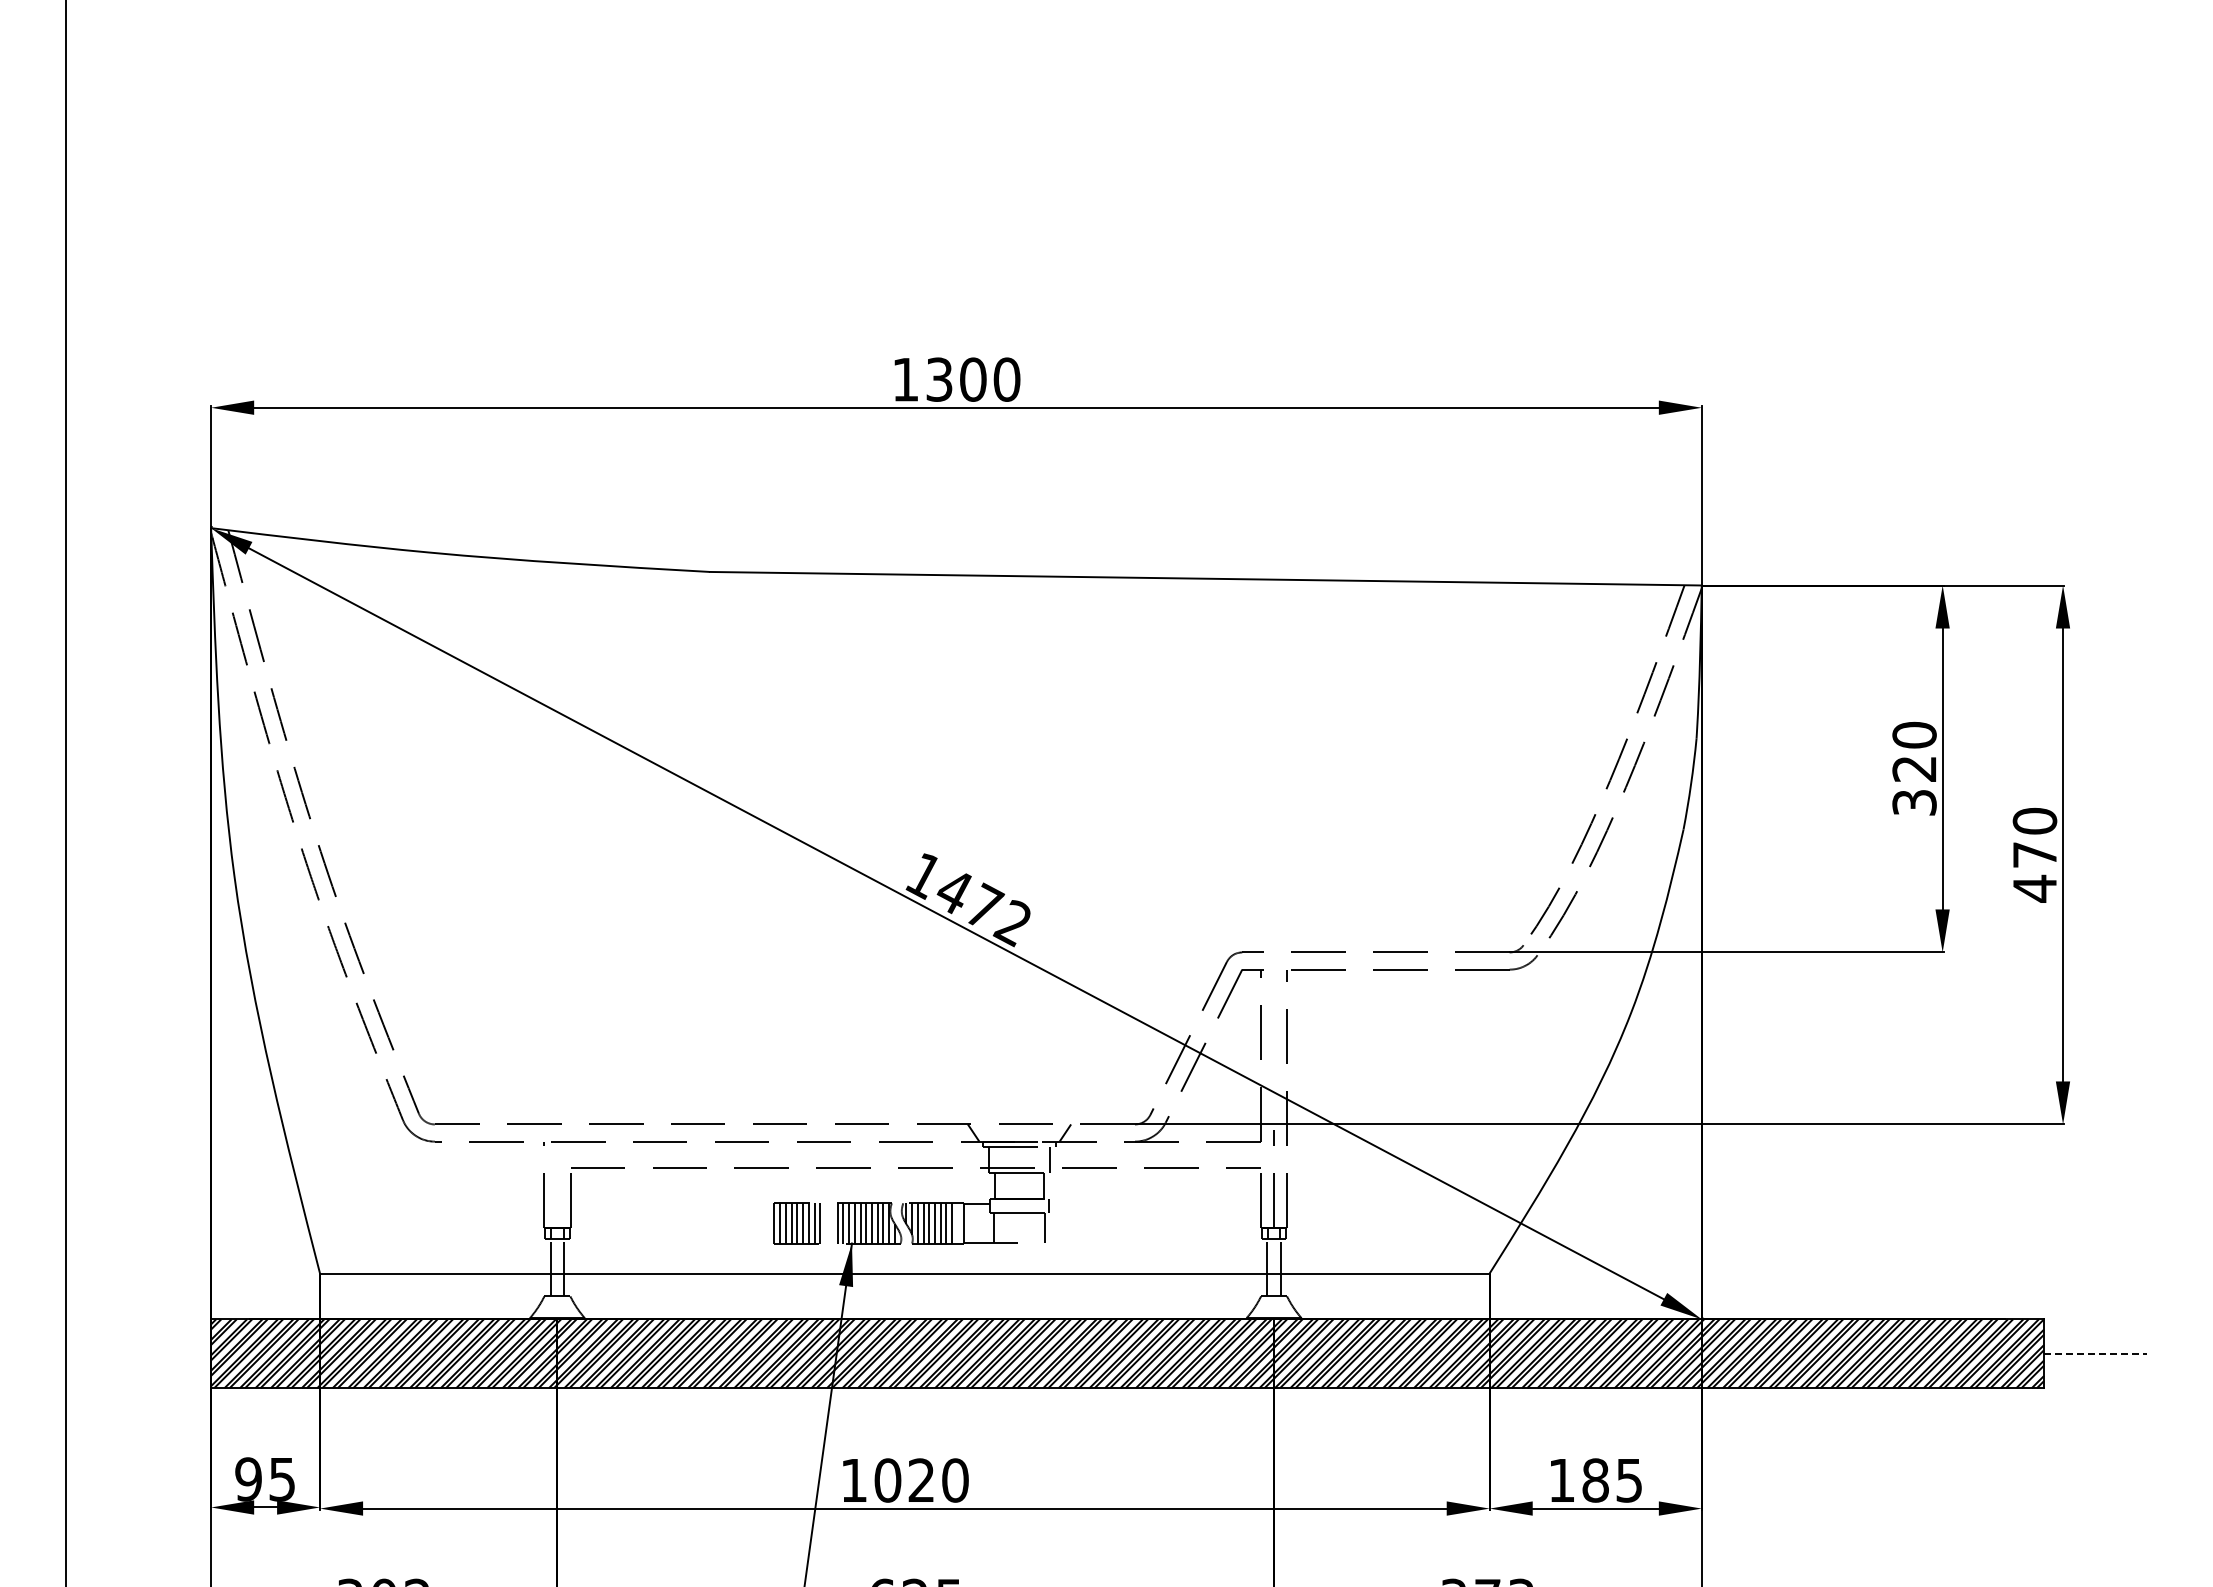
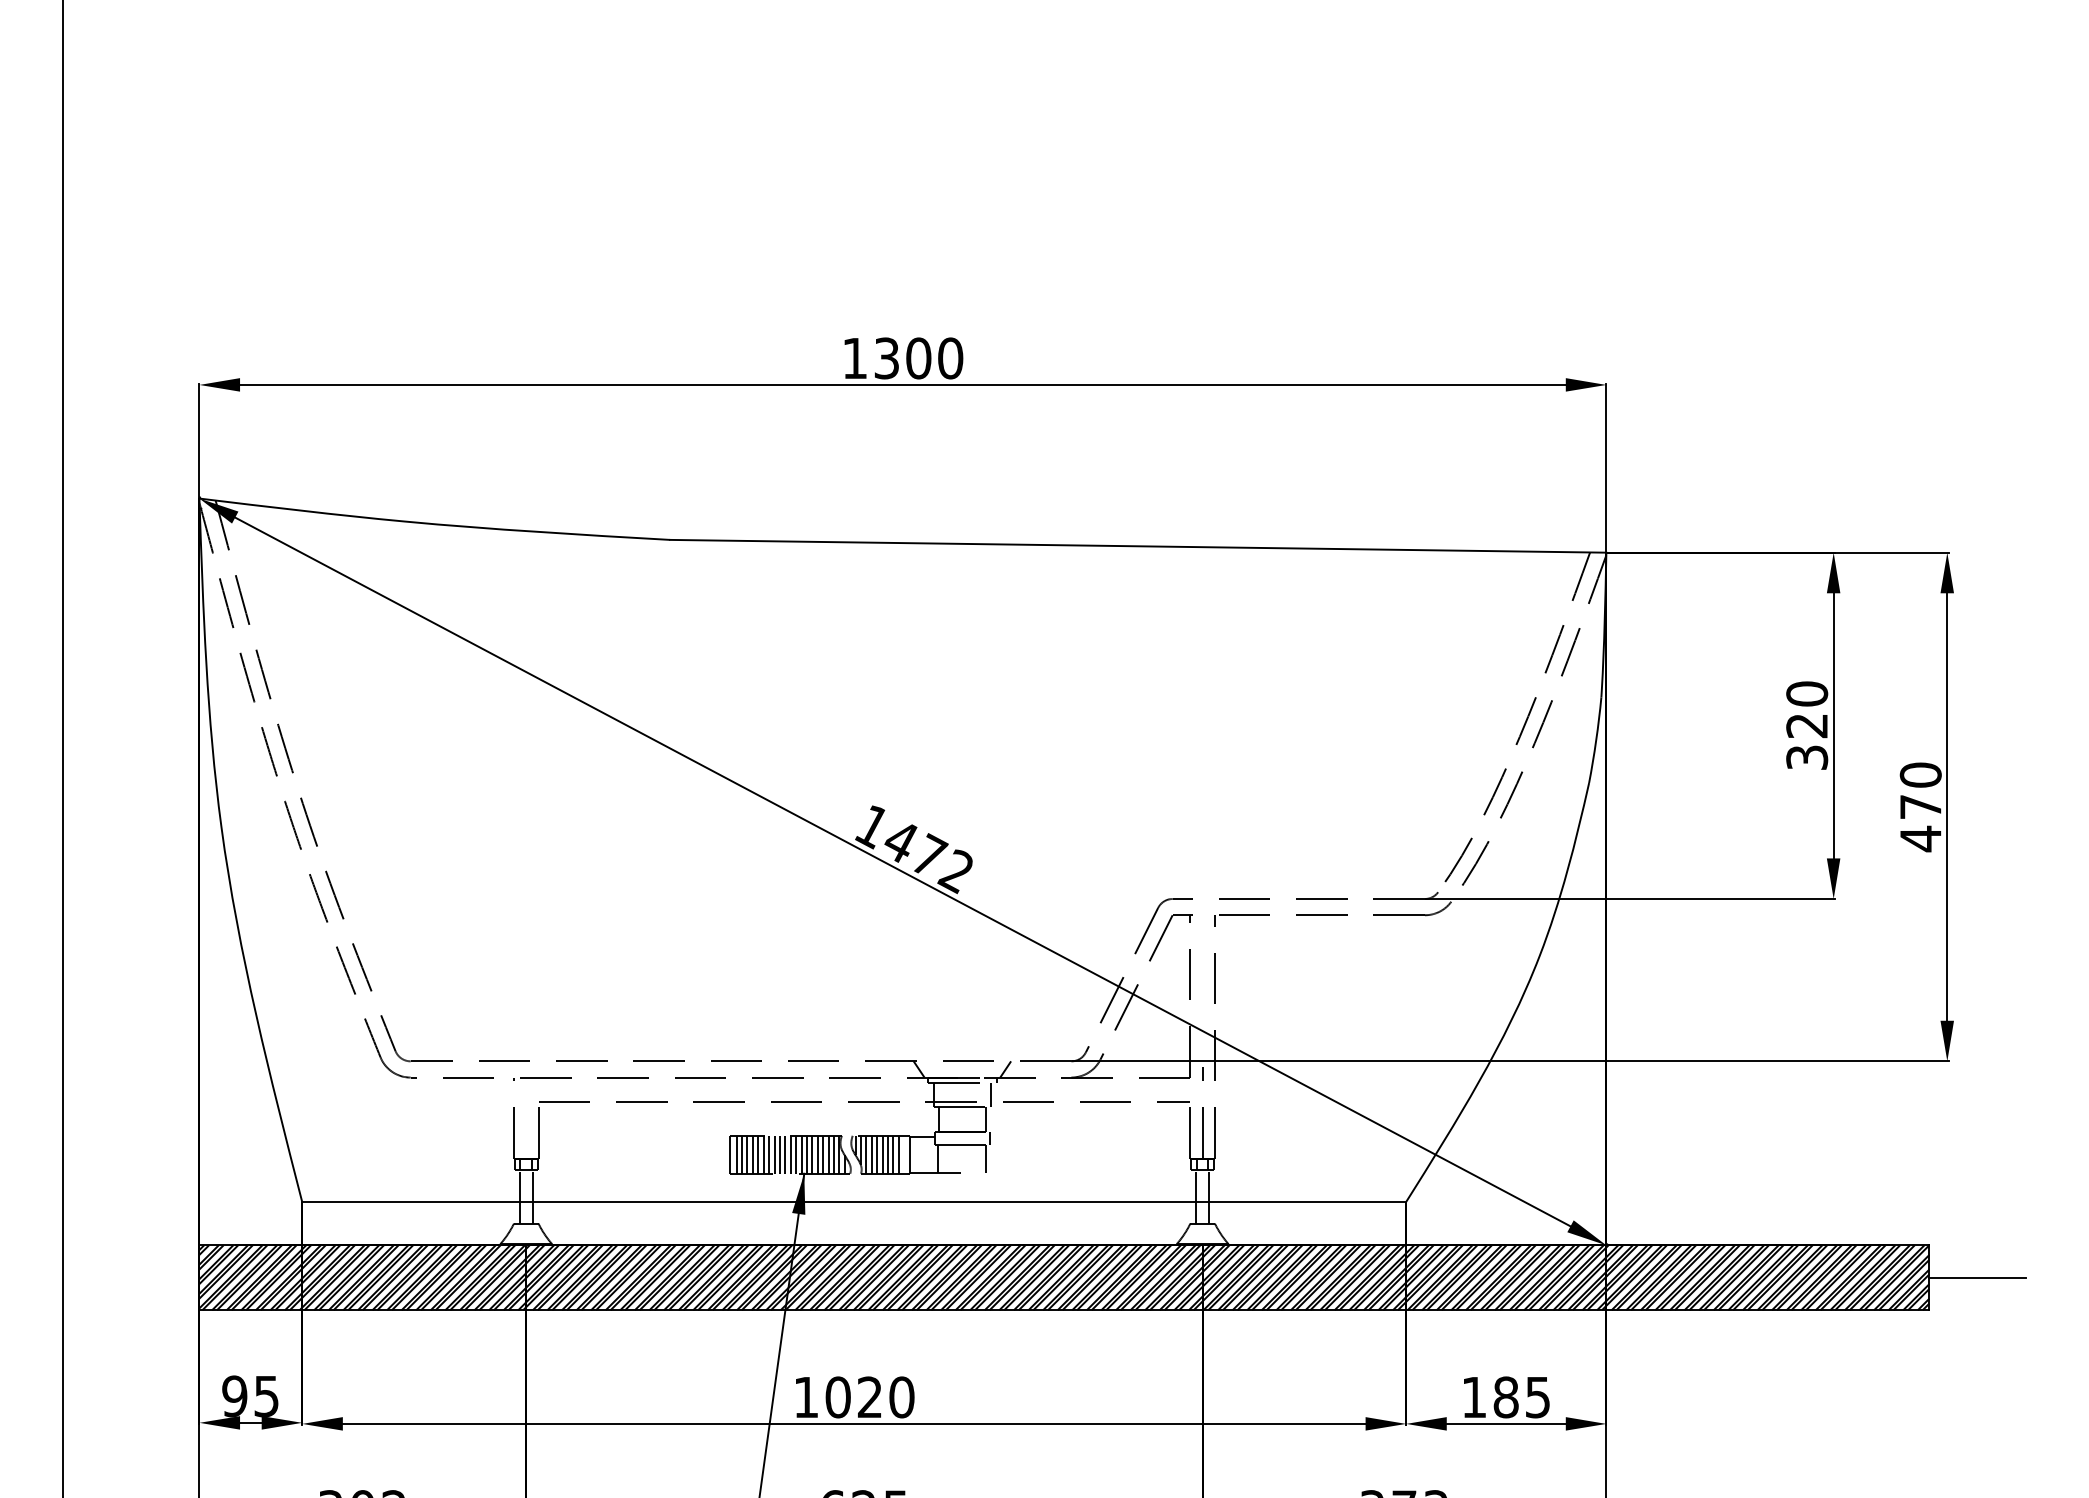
line: (826, 1223) -> (780, 1154), added
line: (831, 1223) -> (784, 1154), added
line: (2095, 1353) -> (1977, 1277), dashed -> solid

